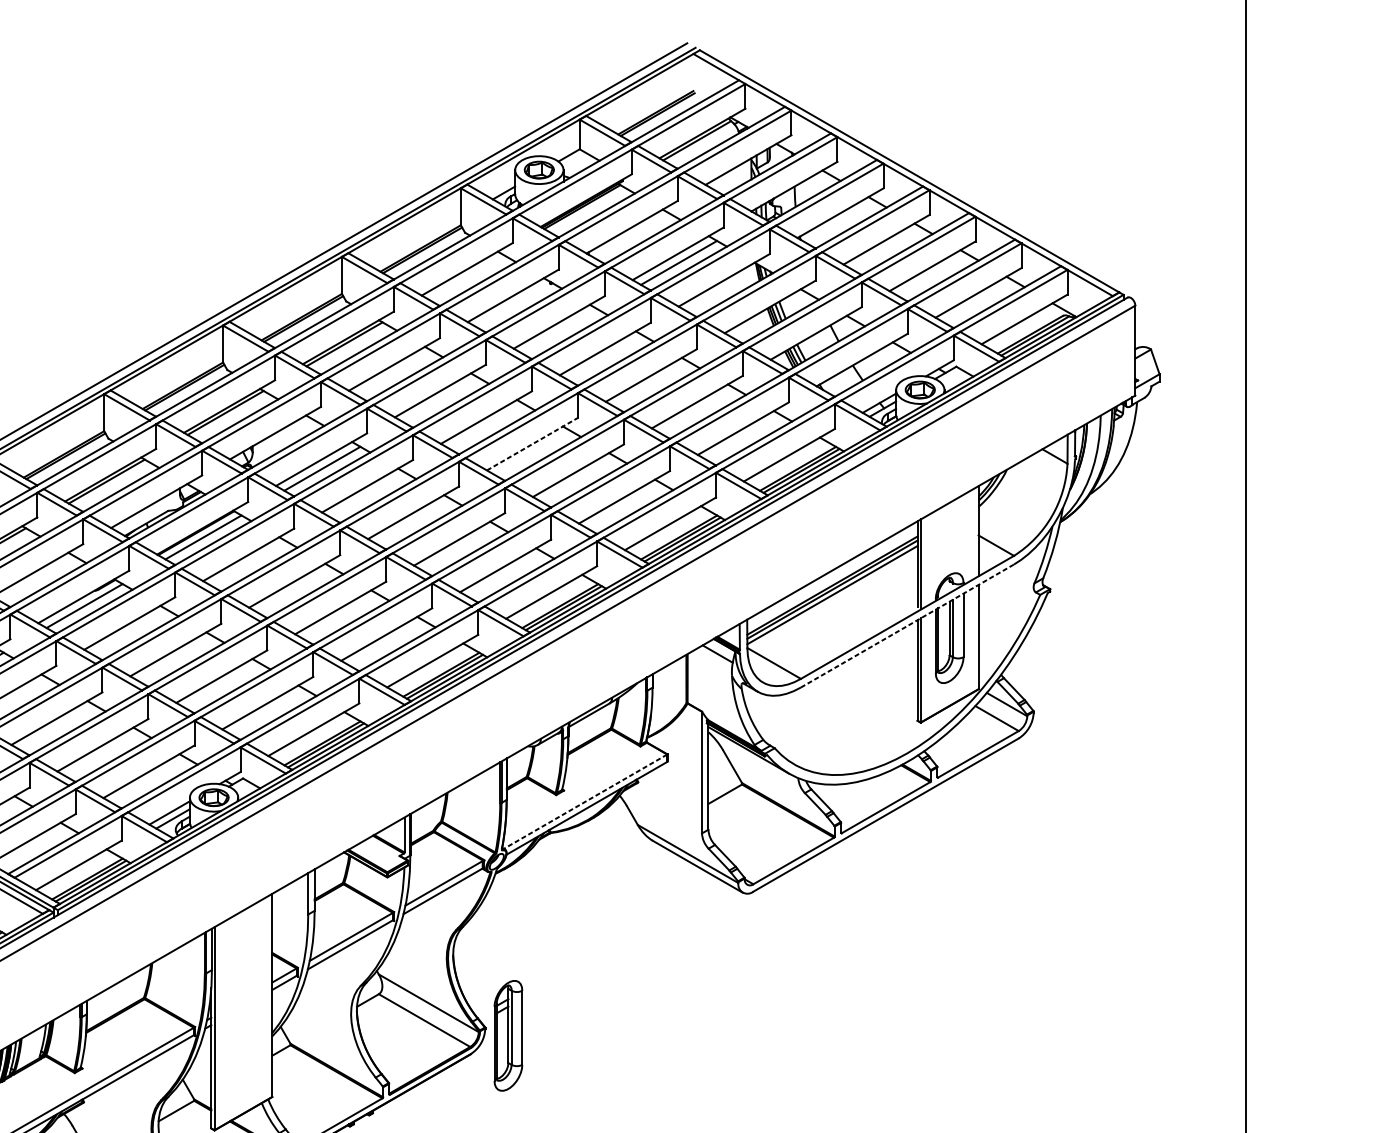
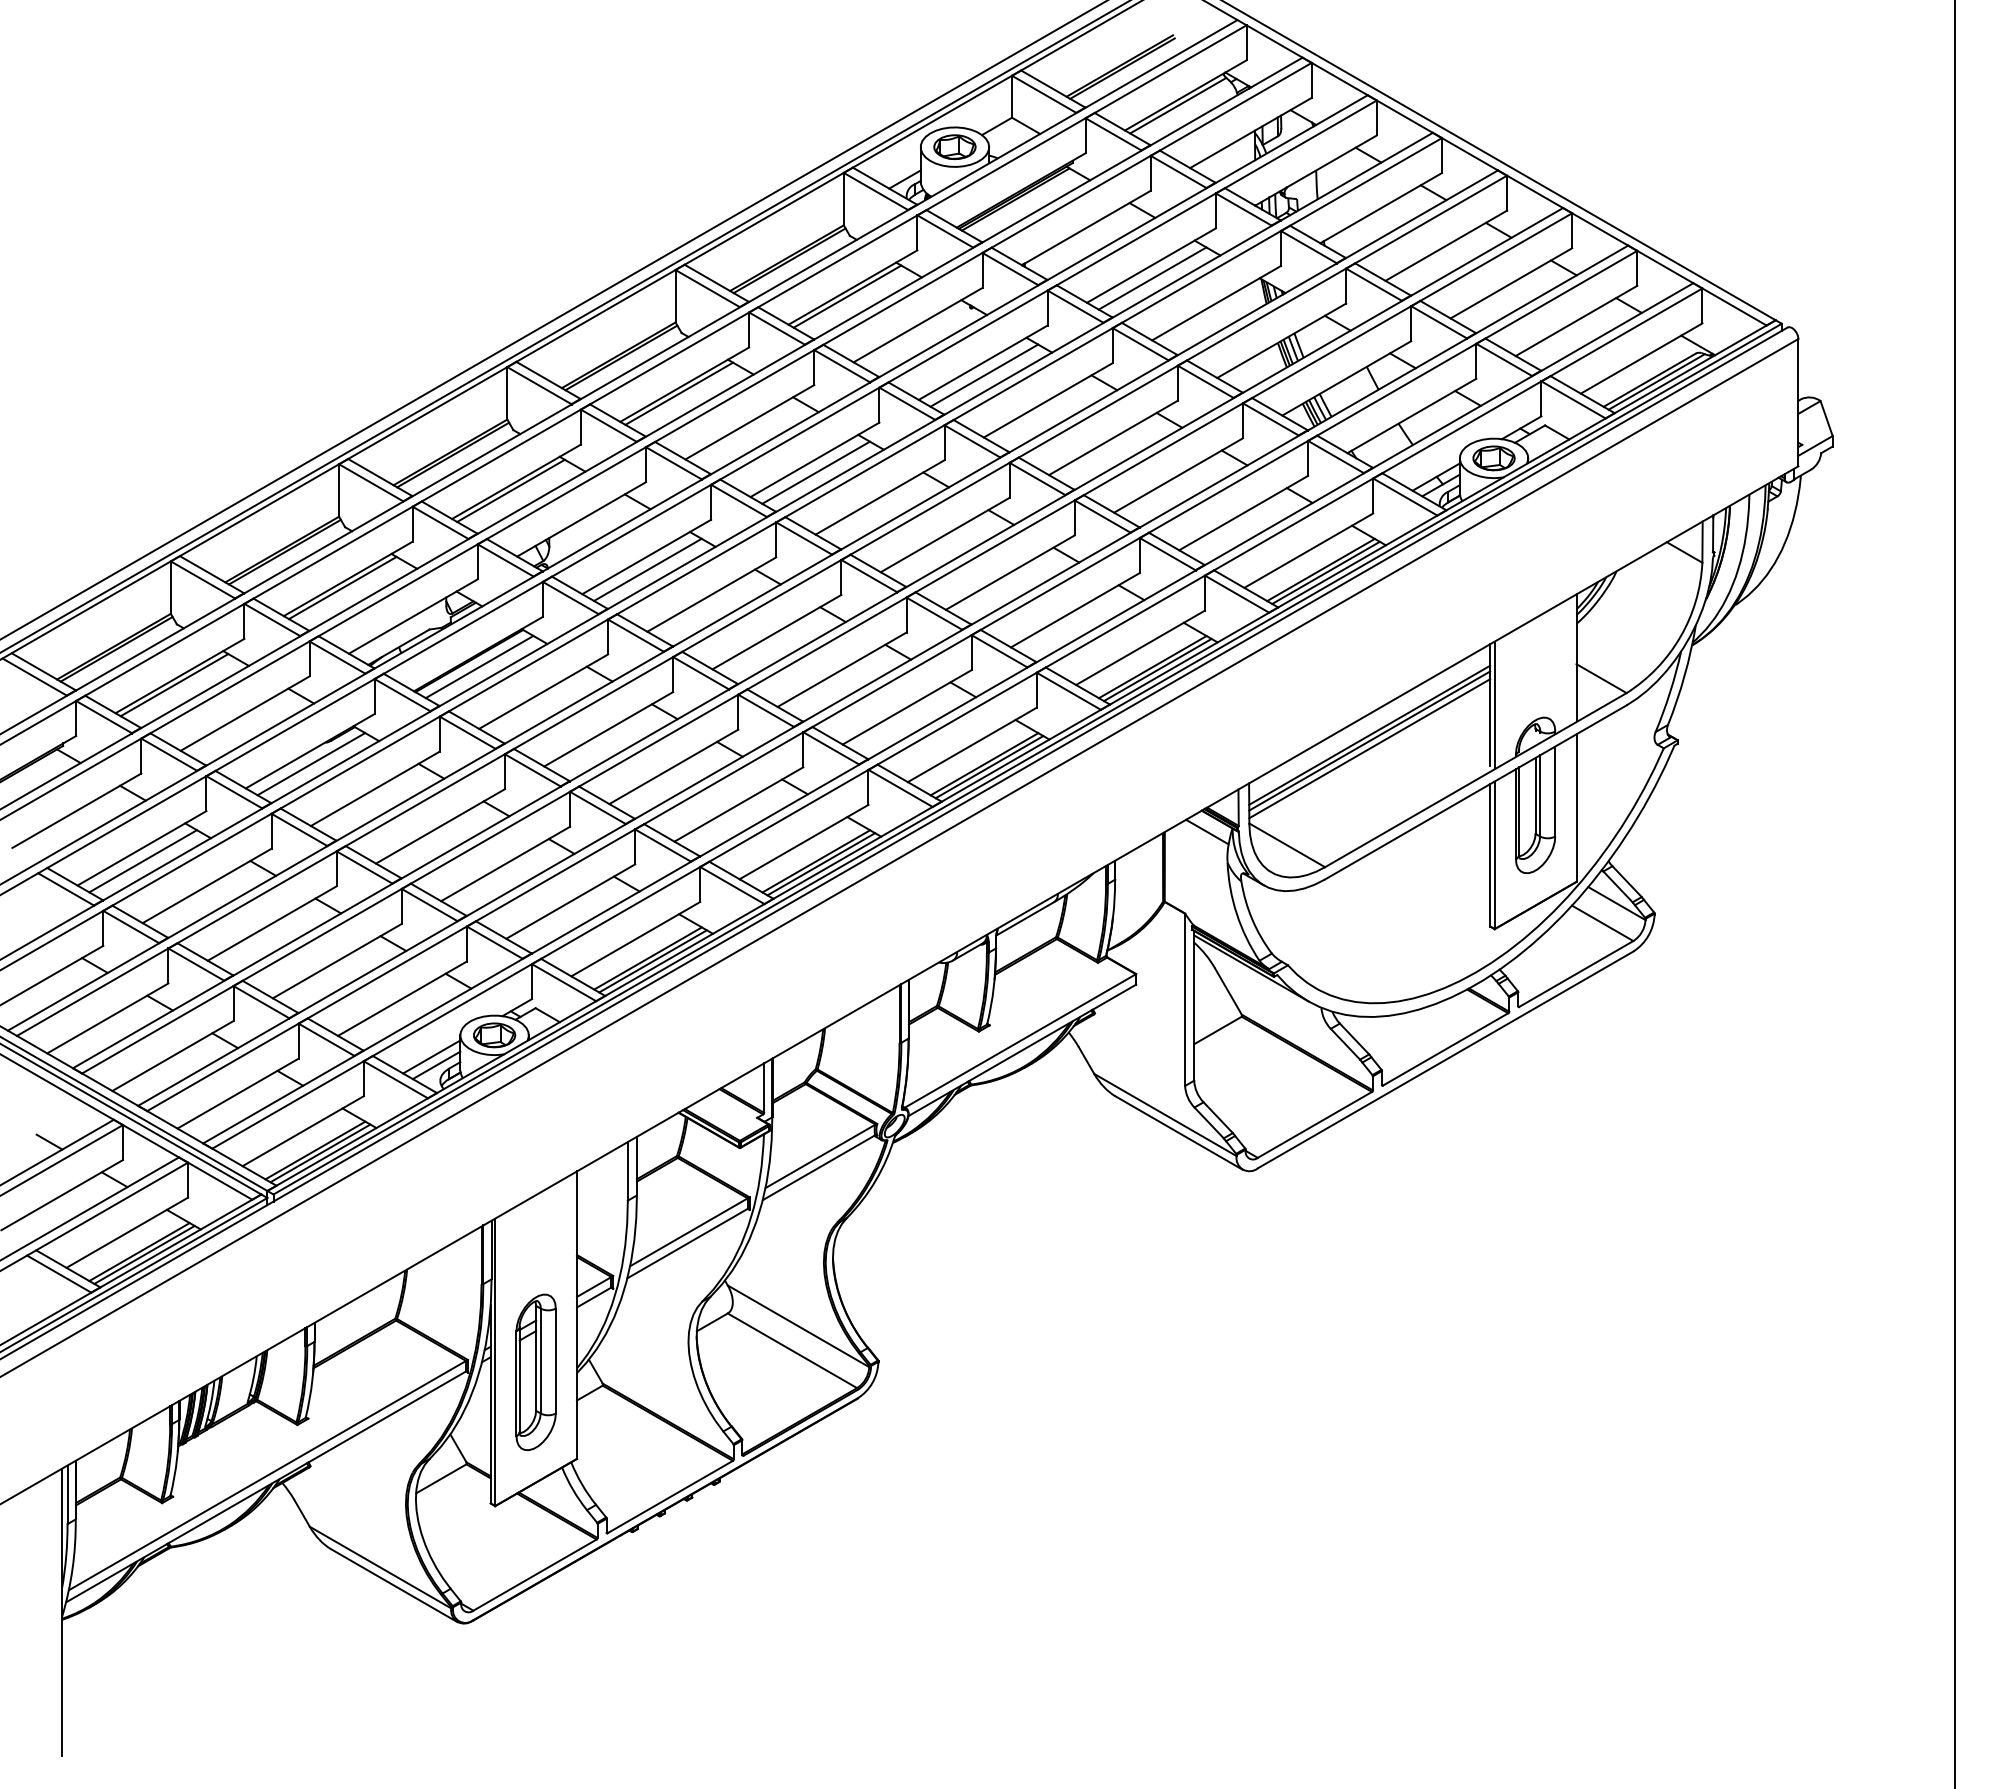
line: (463, 275) -> (847, 296), added
line: (560, 331) -> (984, 375), added
line: (440, 399) -> (815, 472), added
line: (532, 443) -> (945, 534), dashed -> solid
line: (907, 626) -> (1476, 792), dashed -> solid
line: (584, 802) -> (1019, 1041), dashed -> solid
part: (507, 1035) -> (535, 1371), moved

